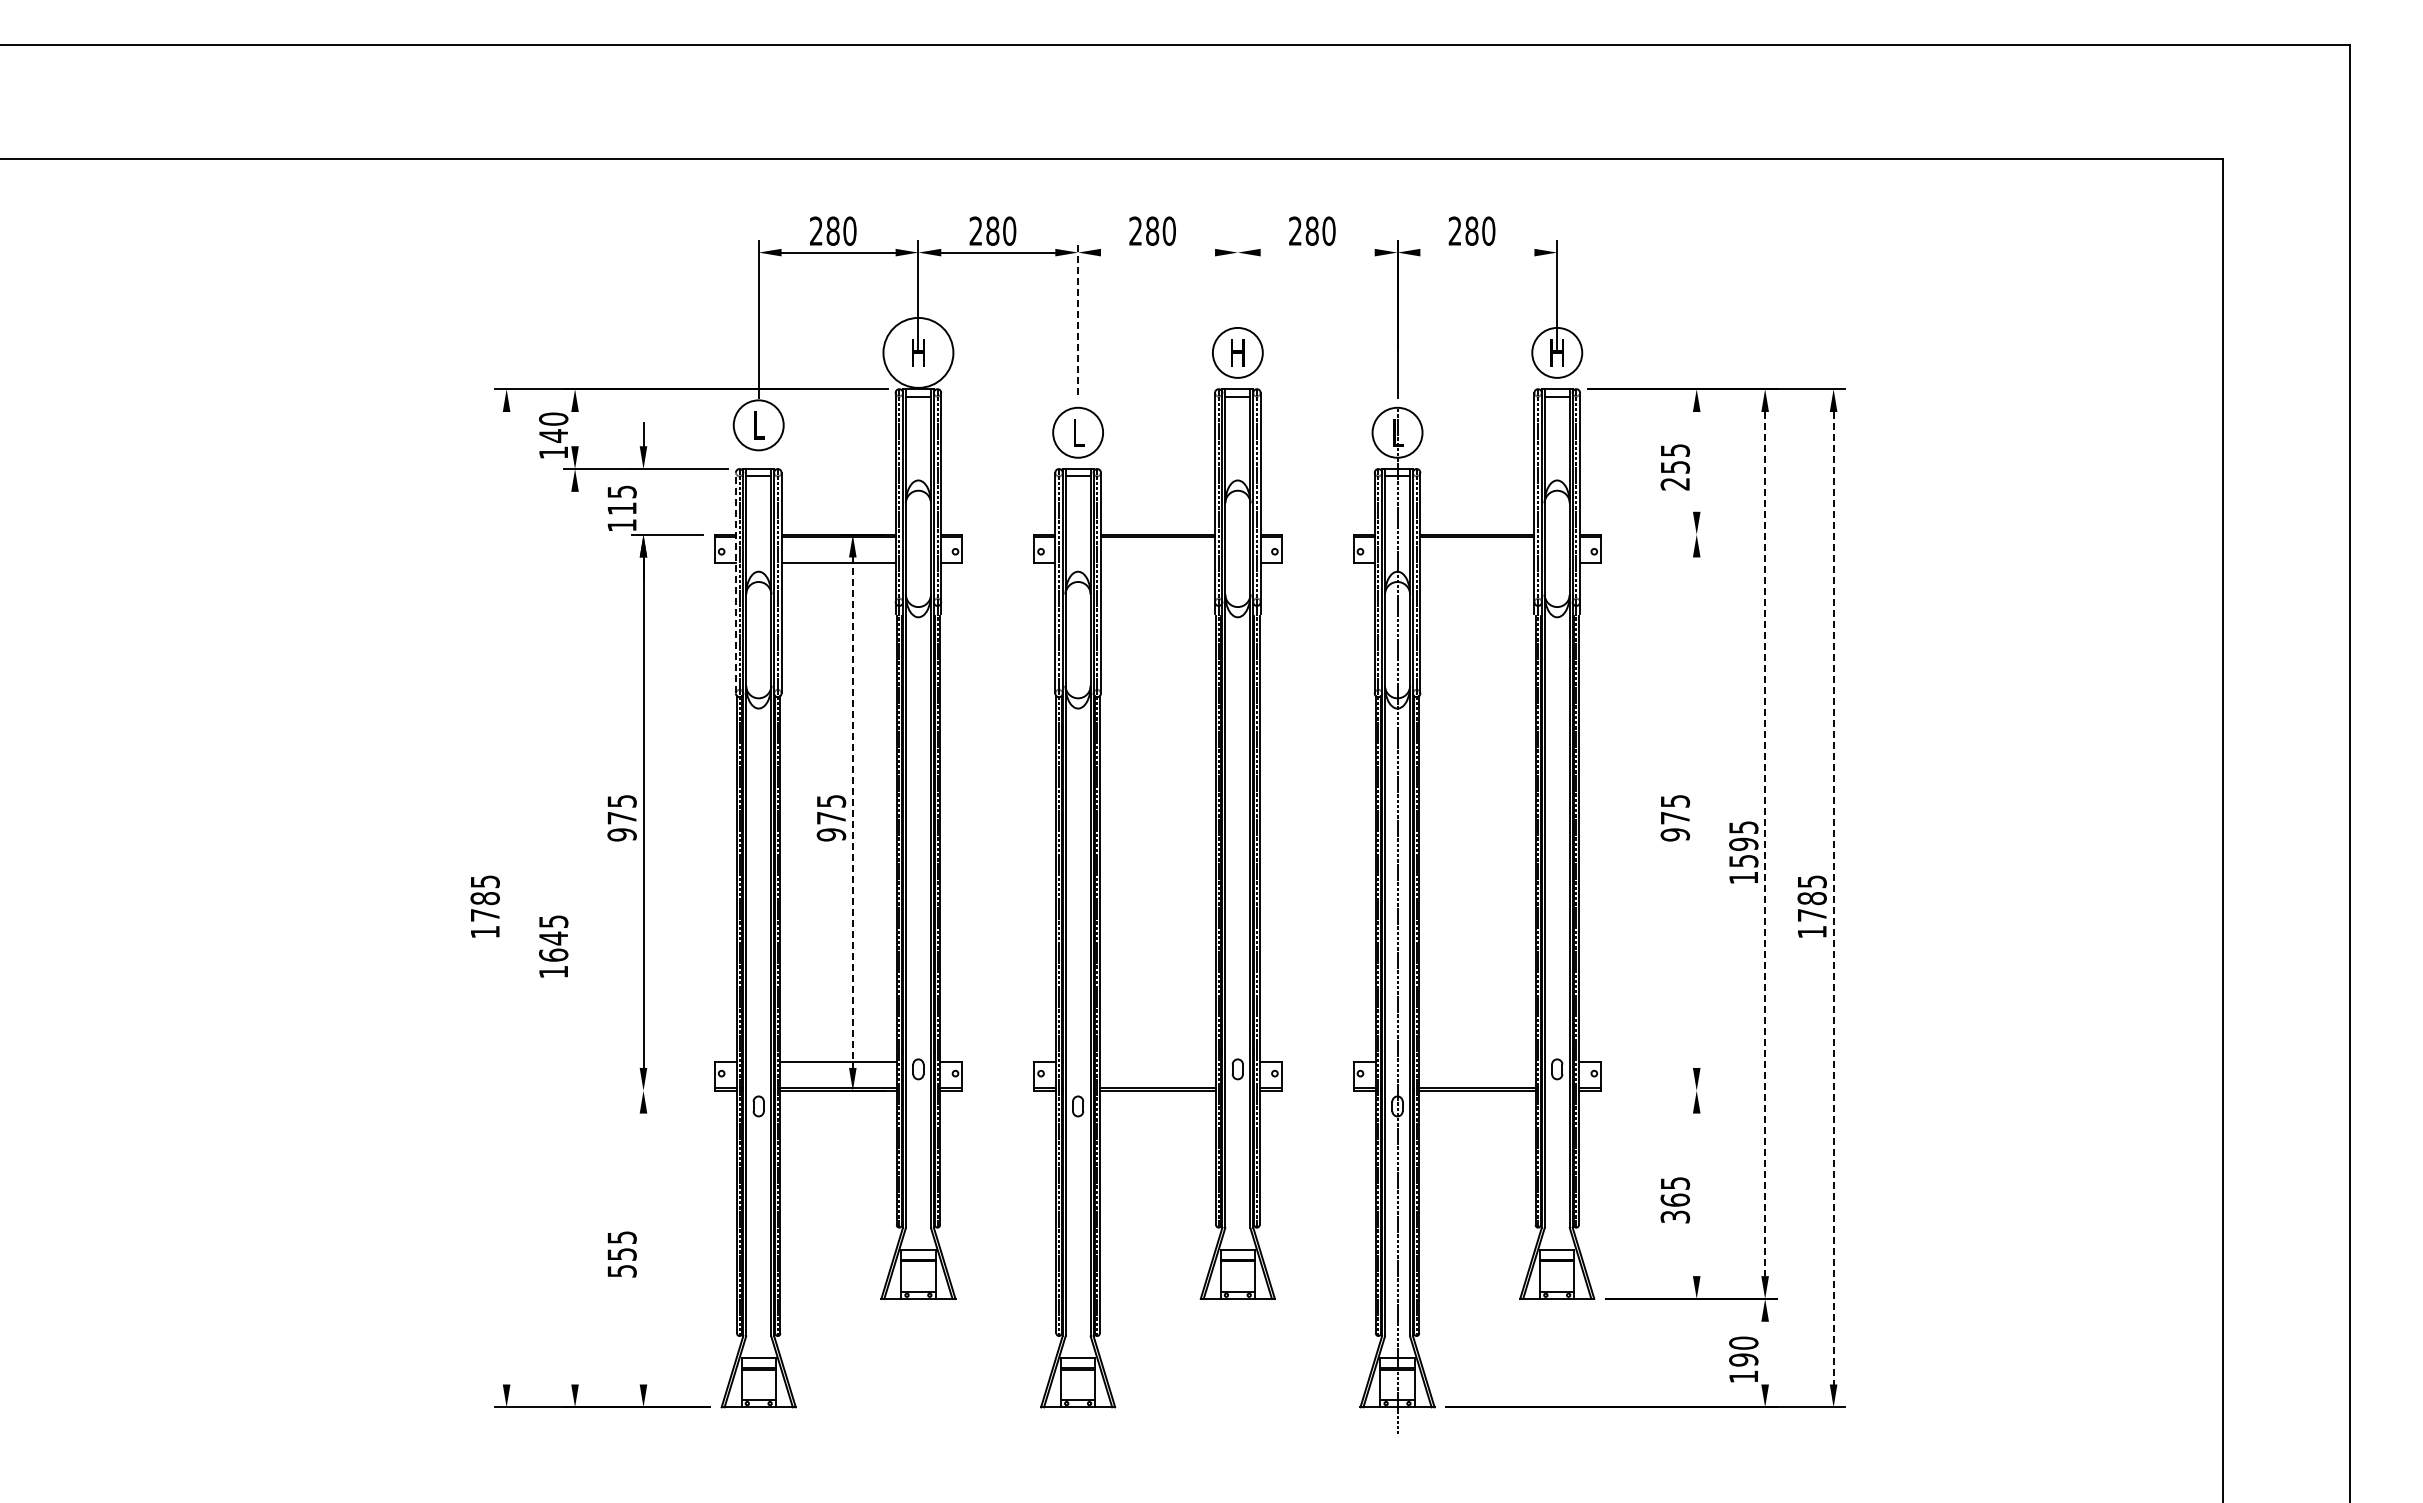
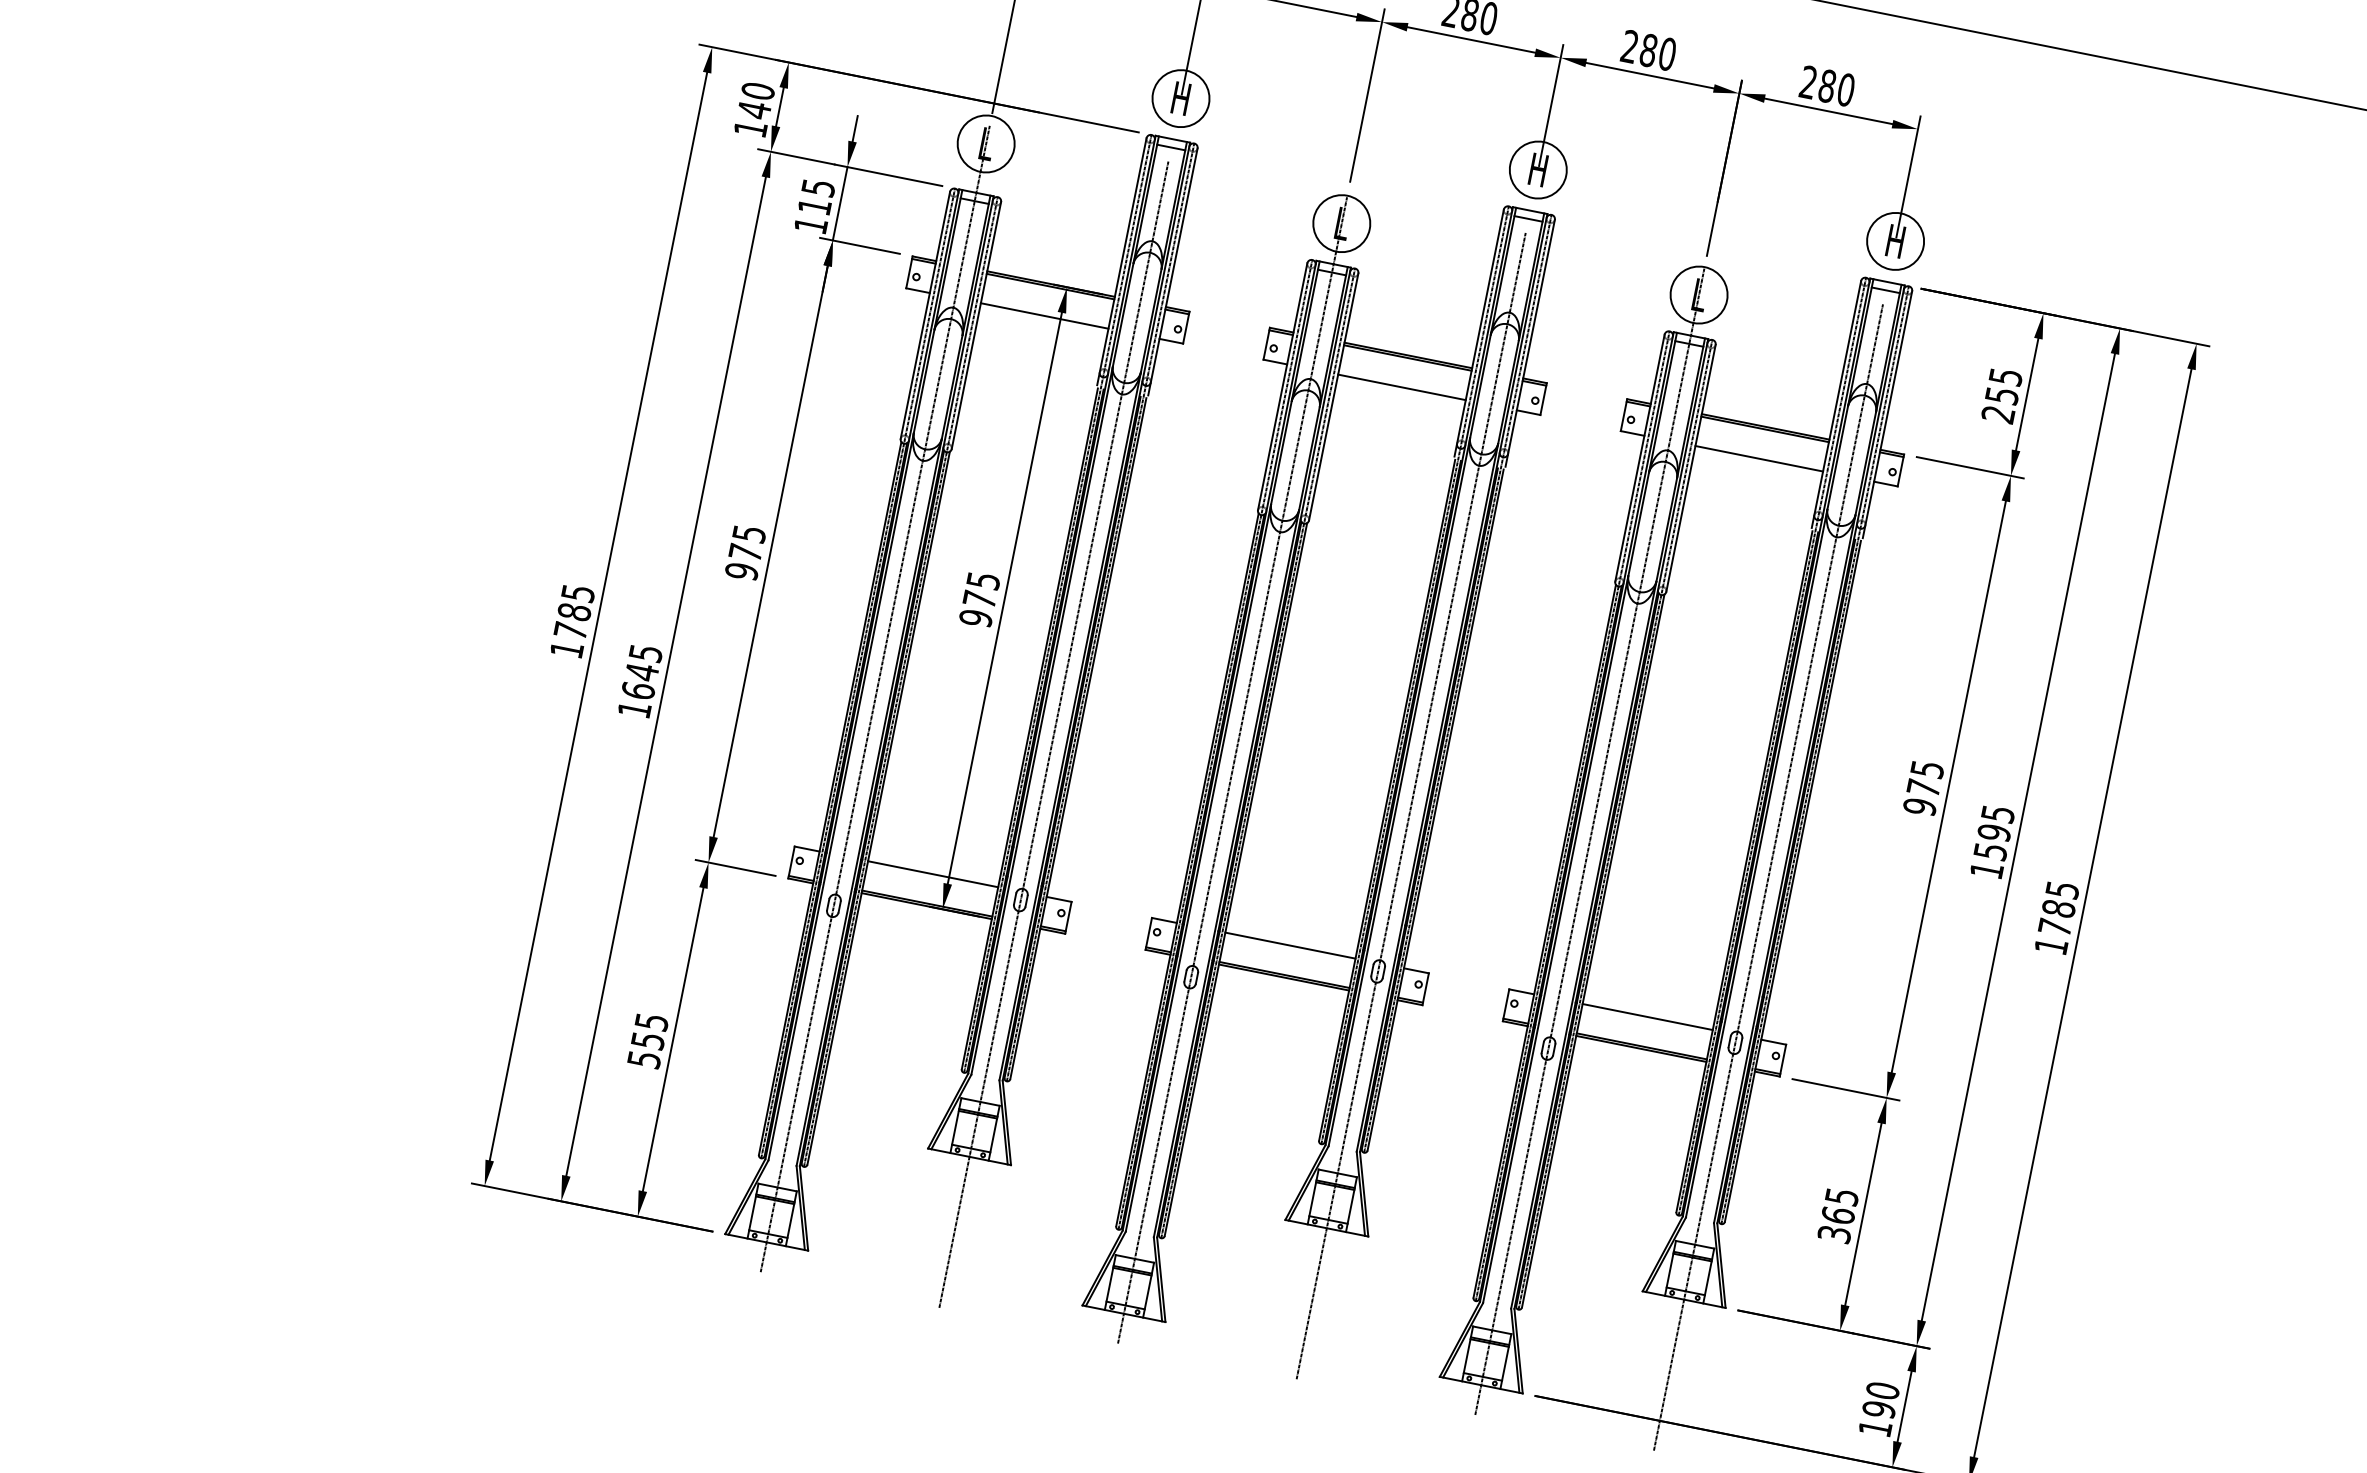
line: (1157, 252) -> (1470, 39), added
line: (1317, 252) -> (1649, 75), added
line: (1477, 252) -> (1828, 111), added
line: (1237, 295) -> (1550, 105), added
line: (1078, 317) -> (1367, 94), dashed -> solid
circle: (918, 352) -> (1181, 98), size x0.71
line: (575, 429) -> (780, 107), added
line: (1696, 461) -> (2027, 394), added
line: (643, 501) -> (840, 203), added
line: (1660, 534) -> (1970, 467), added
line: (1157, 563) -> (1401, 387), added
line: (1477, 563) -> (1759, 459), added
line: (735, 582) -> (925, 314), dashed -> solid
line: (1696, 812) -> (1948, 786), added
line: (852, 813) -> (1004, 599), dashed -> solid
line: (1765, 844) -> (2018, 837), dashed -> solid
line: (506, 898) -> (598, 616), added
line: (1833, 898) -> (2082, 913), dashed -> solid
line: (758, 921) -> (875, 698), added
line: (918, 921) -> (1053, 734), added
line: (1078, 921) -> (1232, 770), added
line: (1237, 921) -> (1410, 805), added
line: (1557, 921) -> (1768, 877), added
line: (575, 937) -> (666, 675), added
line: (1157, 1062) -> (1289, 945), added
line: (1477, 1062) -> (1647, 1017), added
line: (667, 1090) -> (735, 867), added
line: (1660, 1090) -> (1846, 1089), added
line: (1696, 1194) -> (1863, 1213), added
line: (643, 1248) -> (673, 1038), added
line: (1765, 1352) -> (1905, 1406), added

